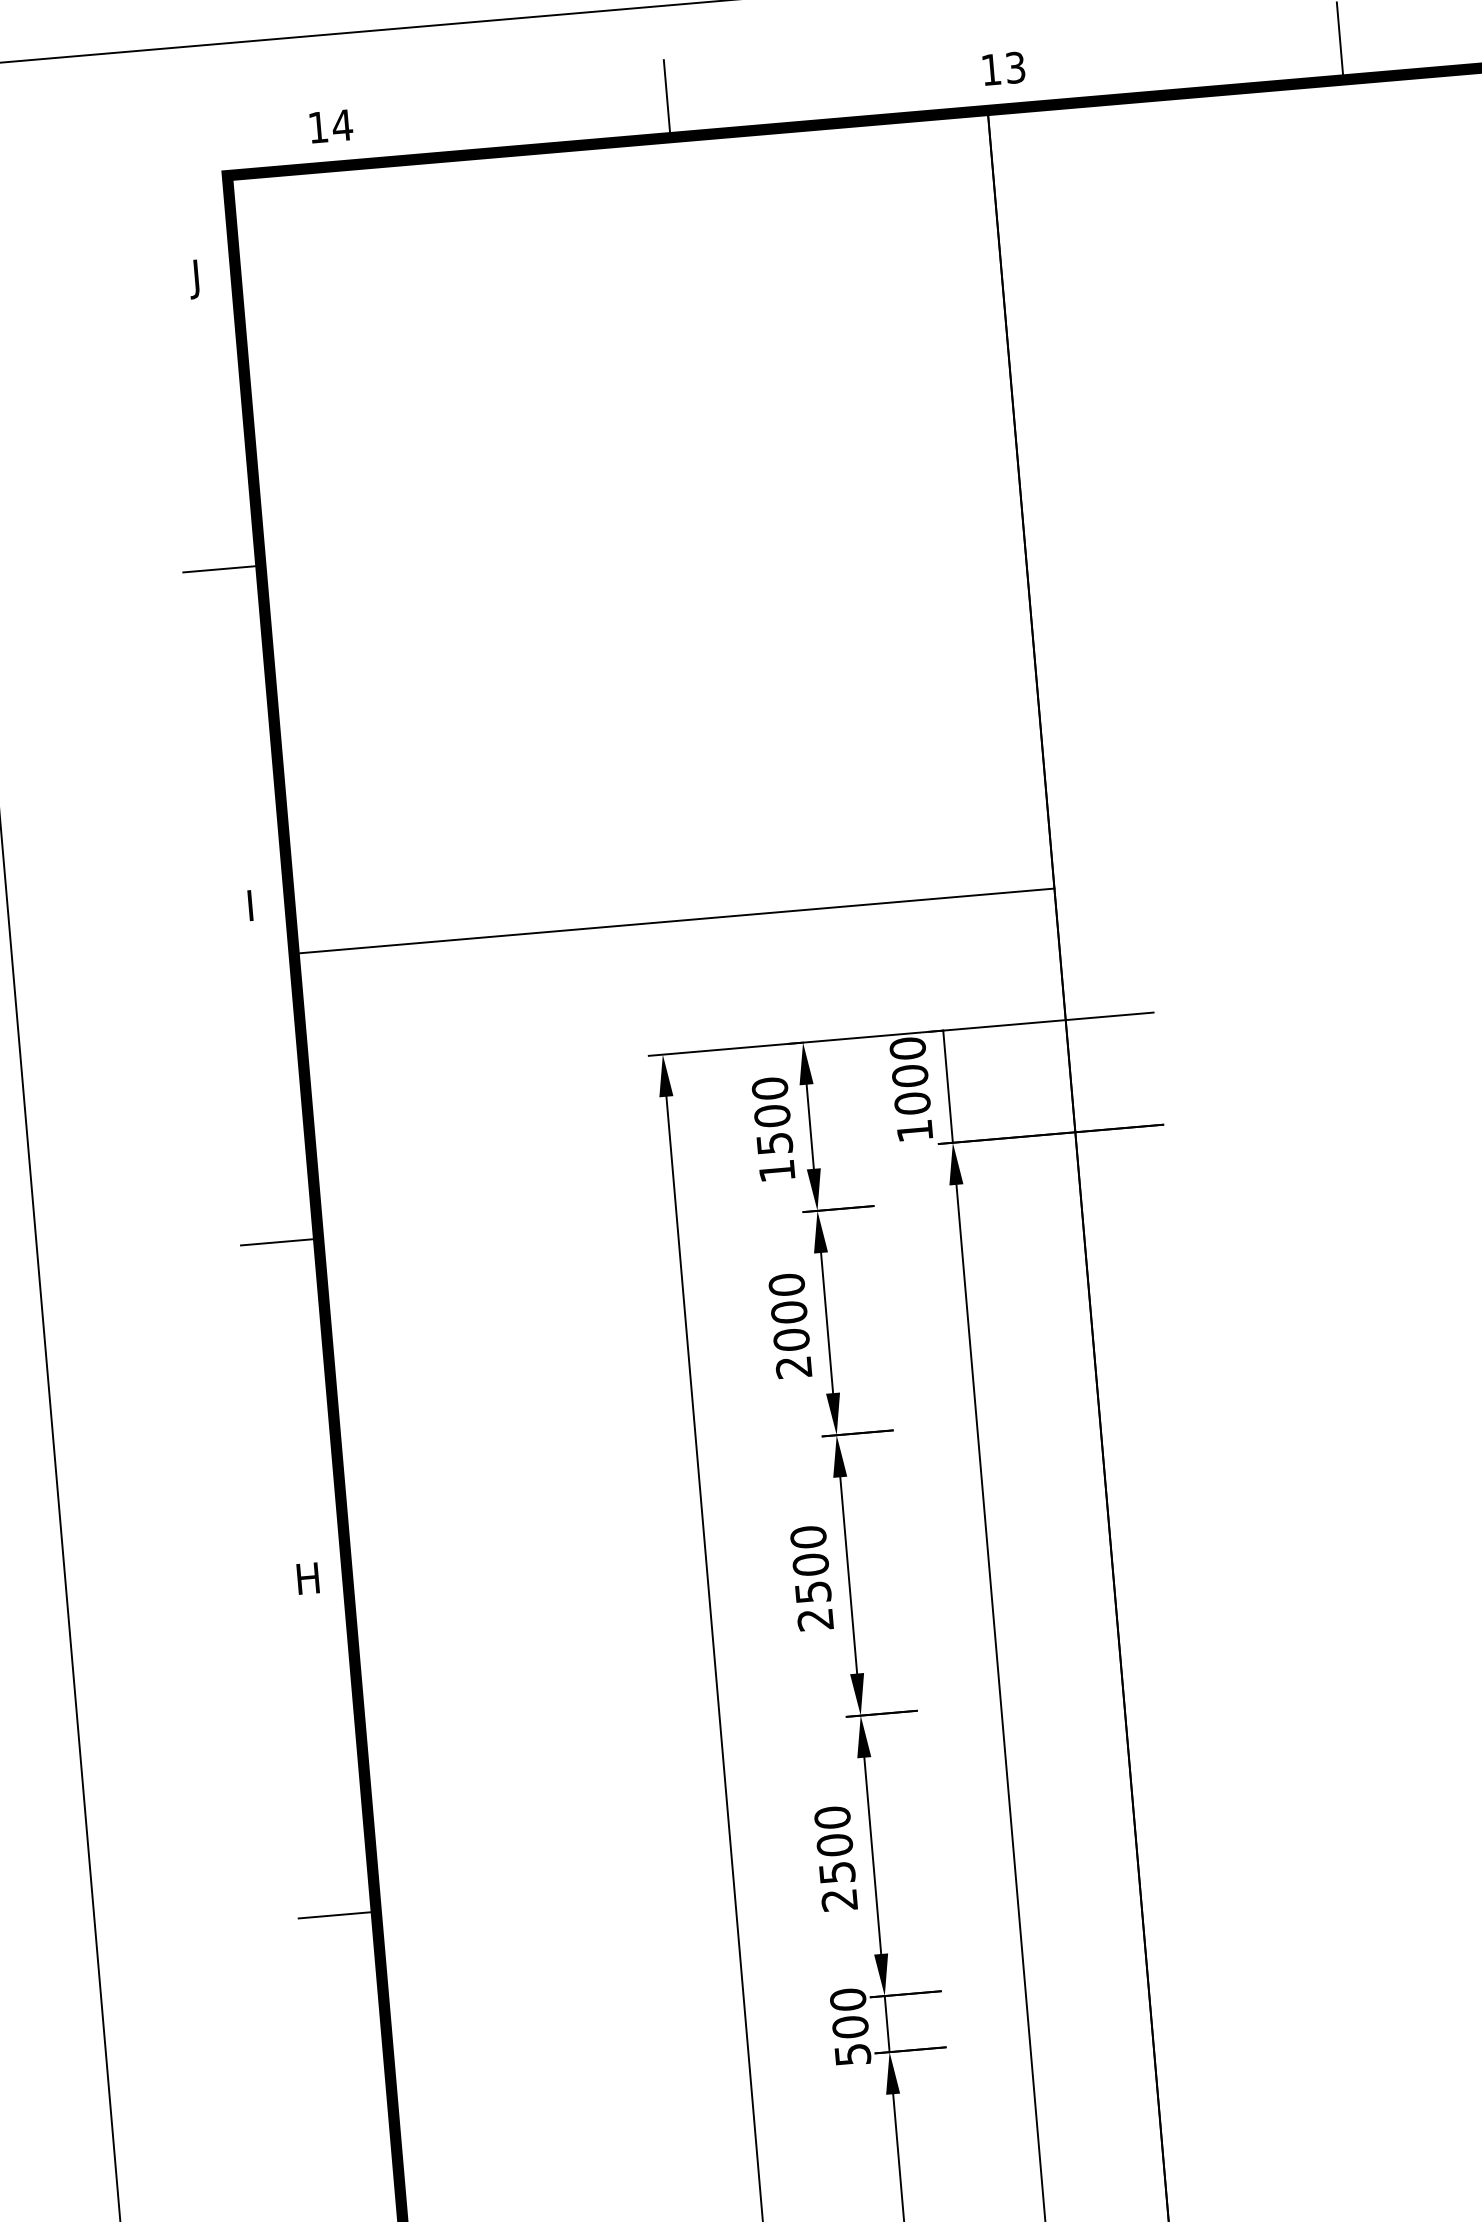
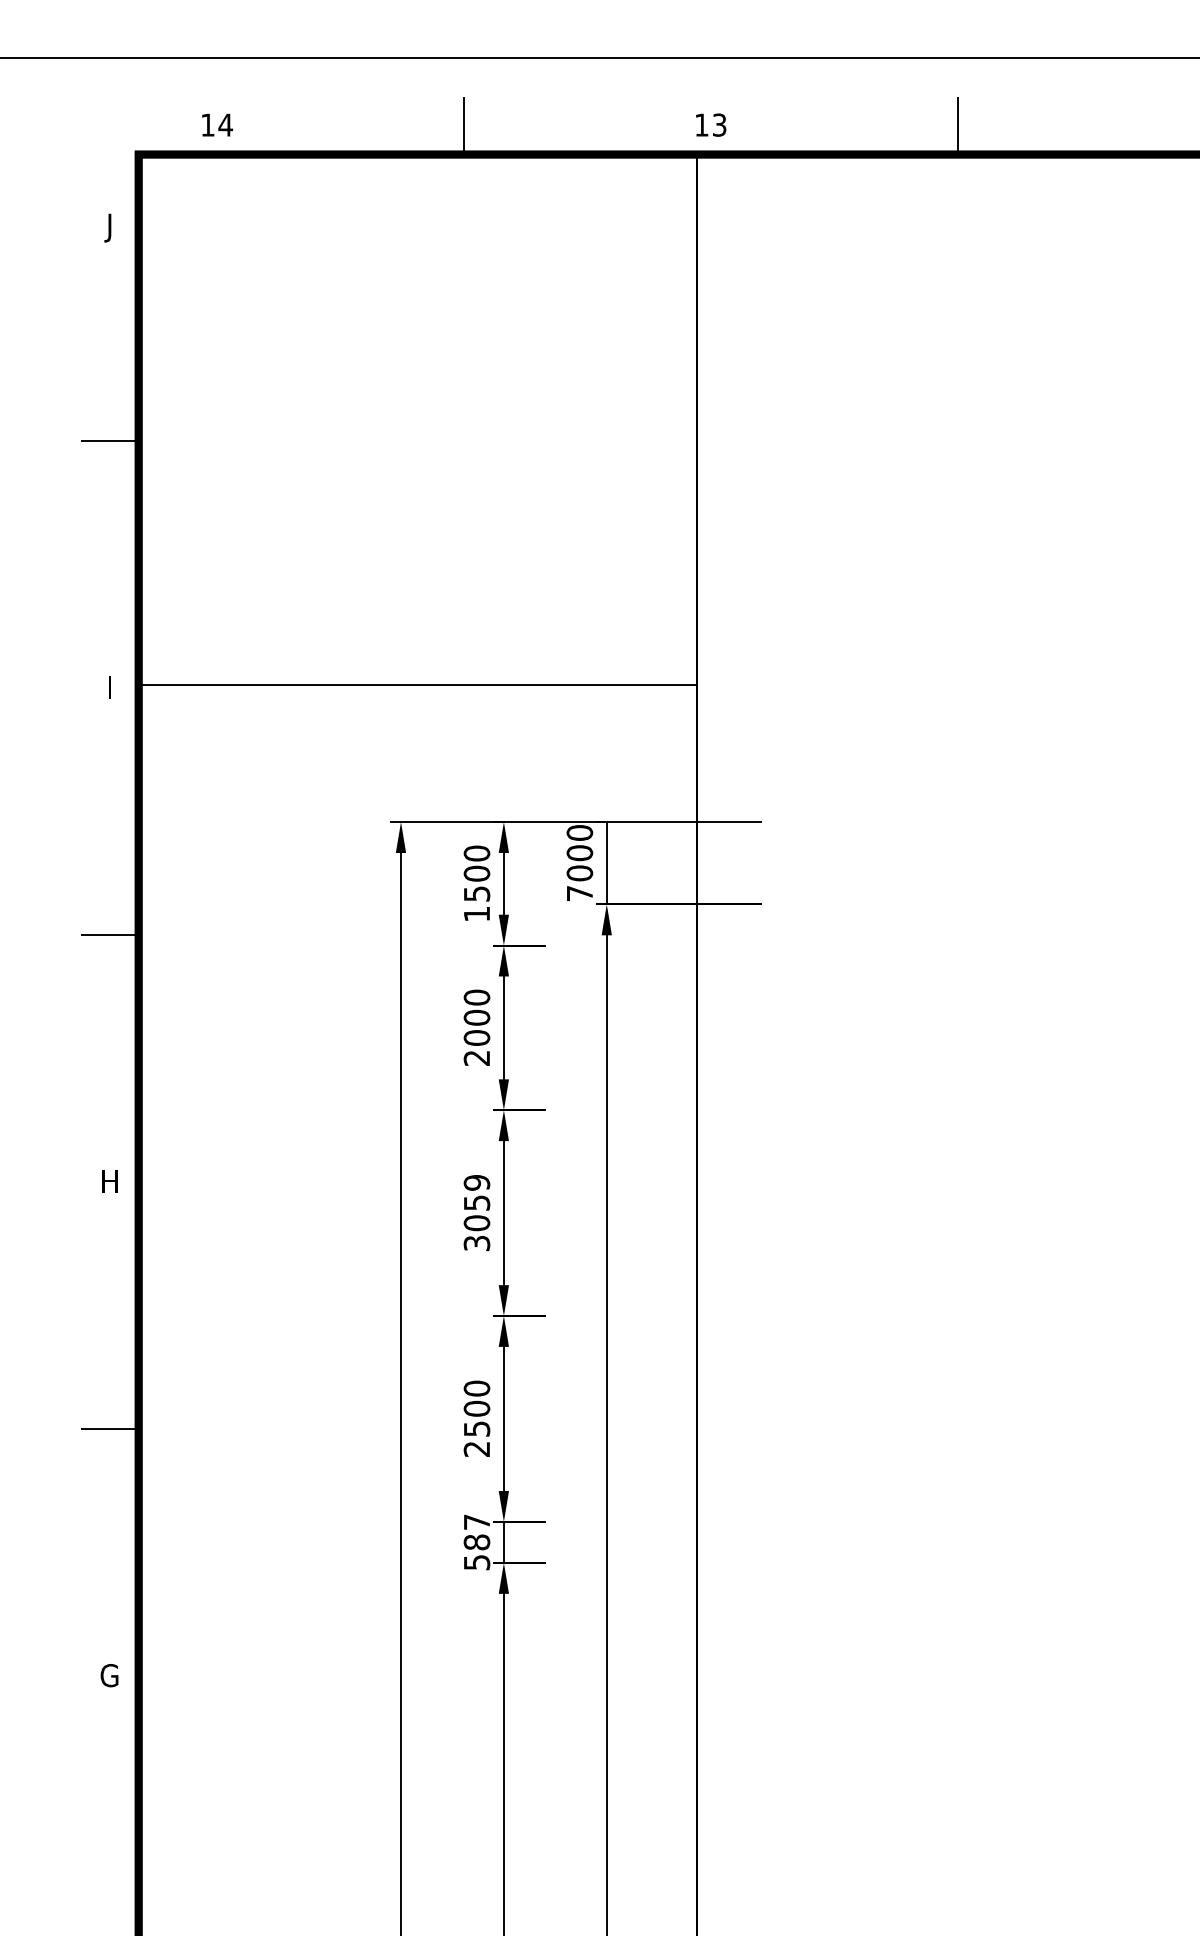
line: (674, 921) -> (417, 684), moved
text: (914, 1131) -> (579, 893), 1000 -> 7000
text: (811, 1577) -> (476, 1212), 2500 -> 3059
text: (848, 2013) -> (476, 1532), 500 -> 587

